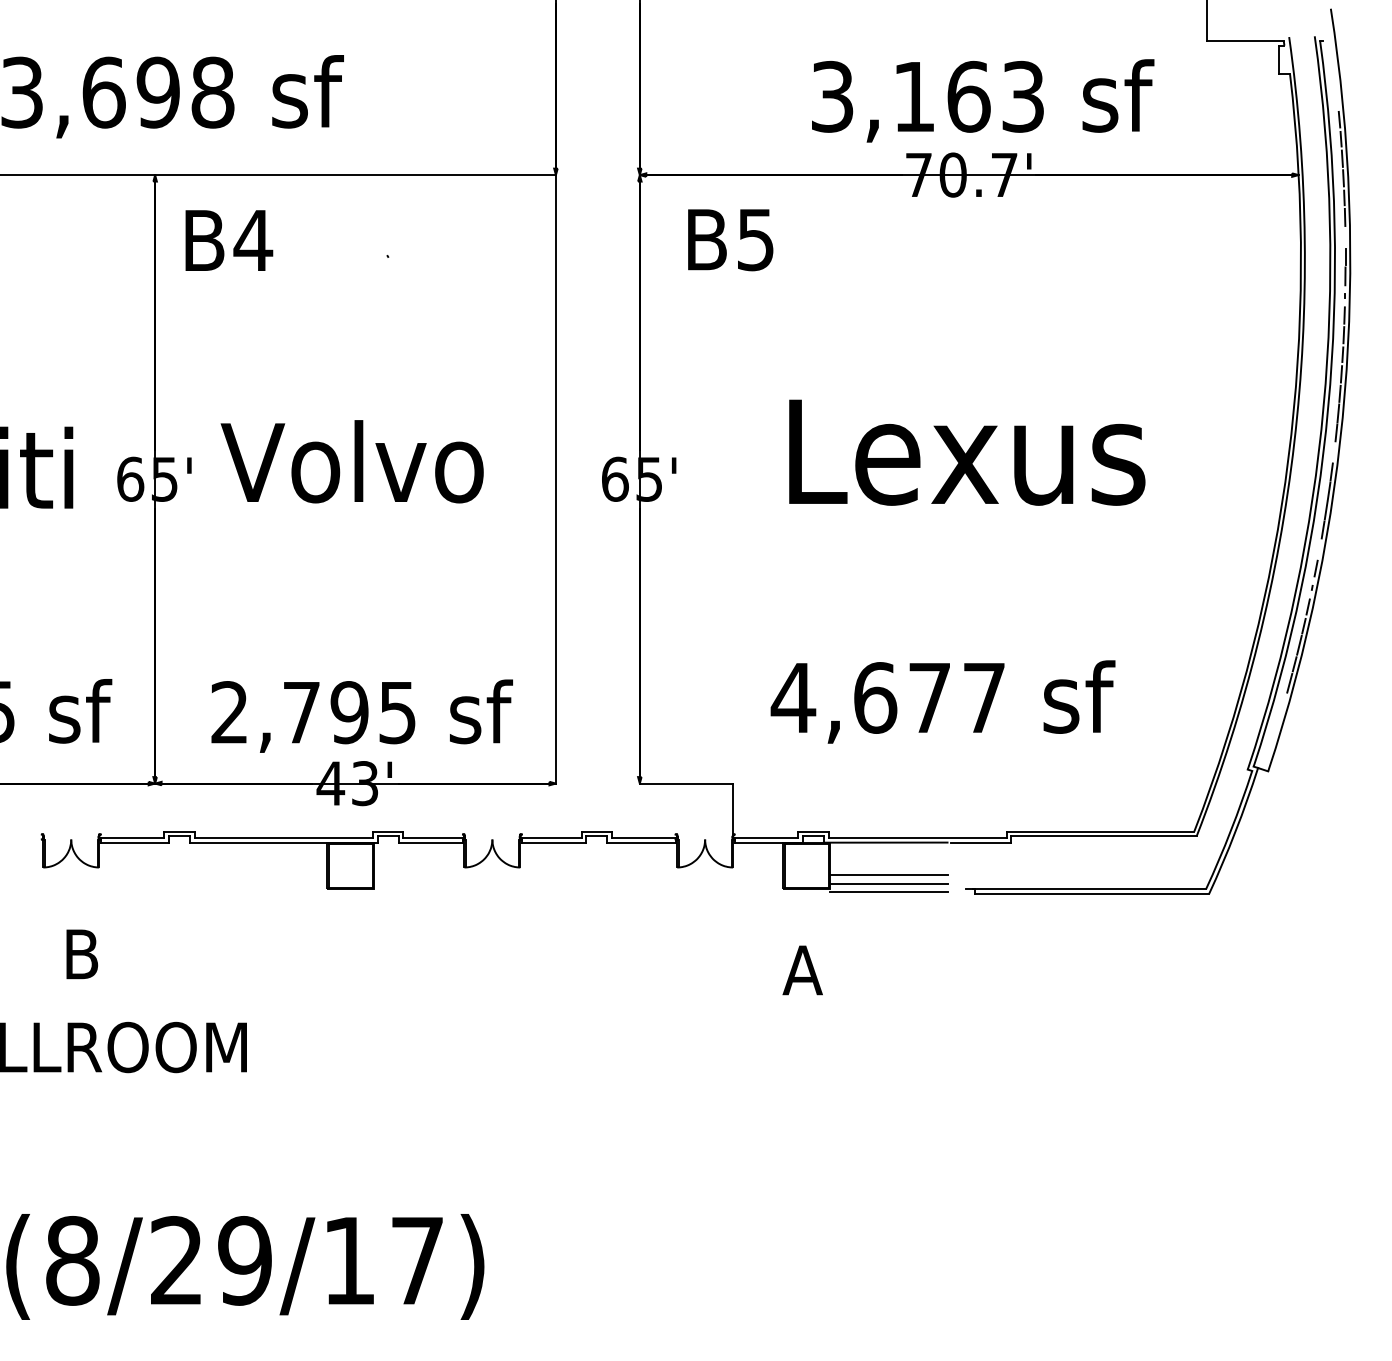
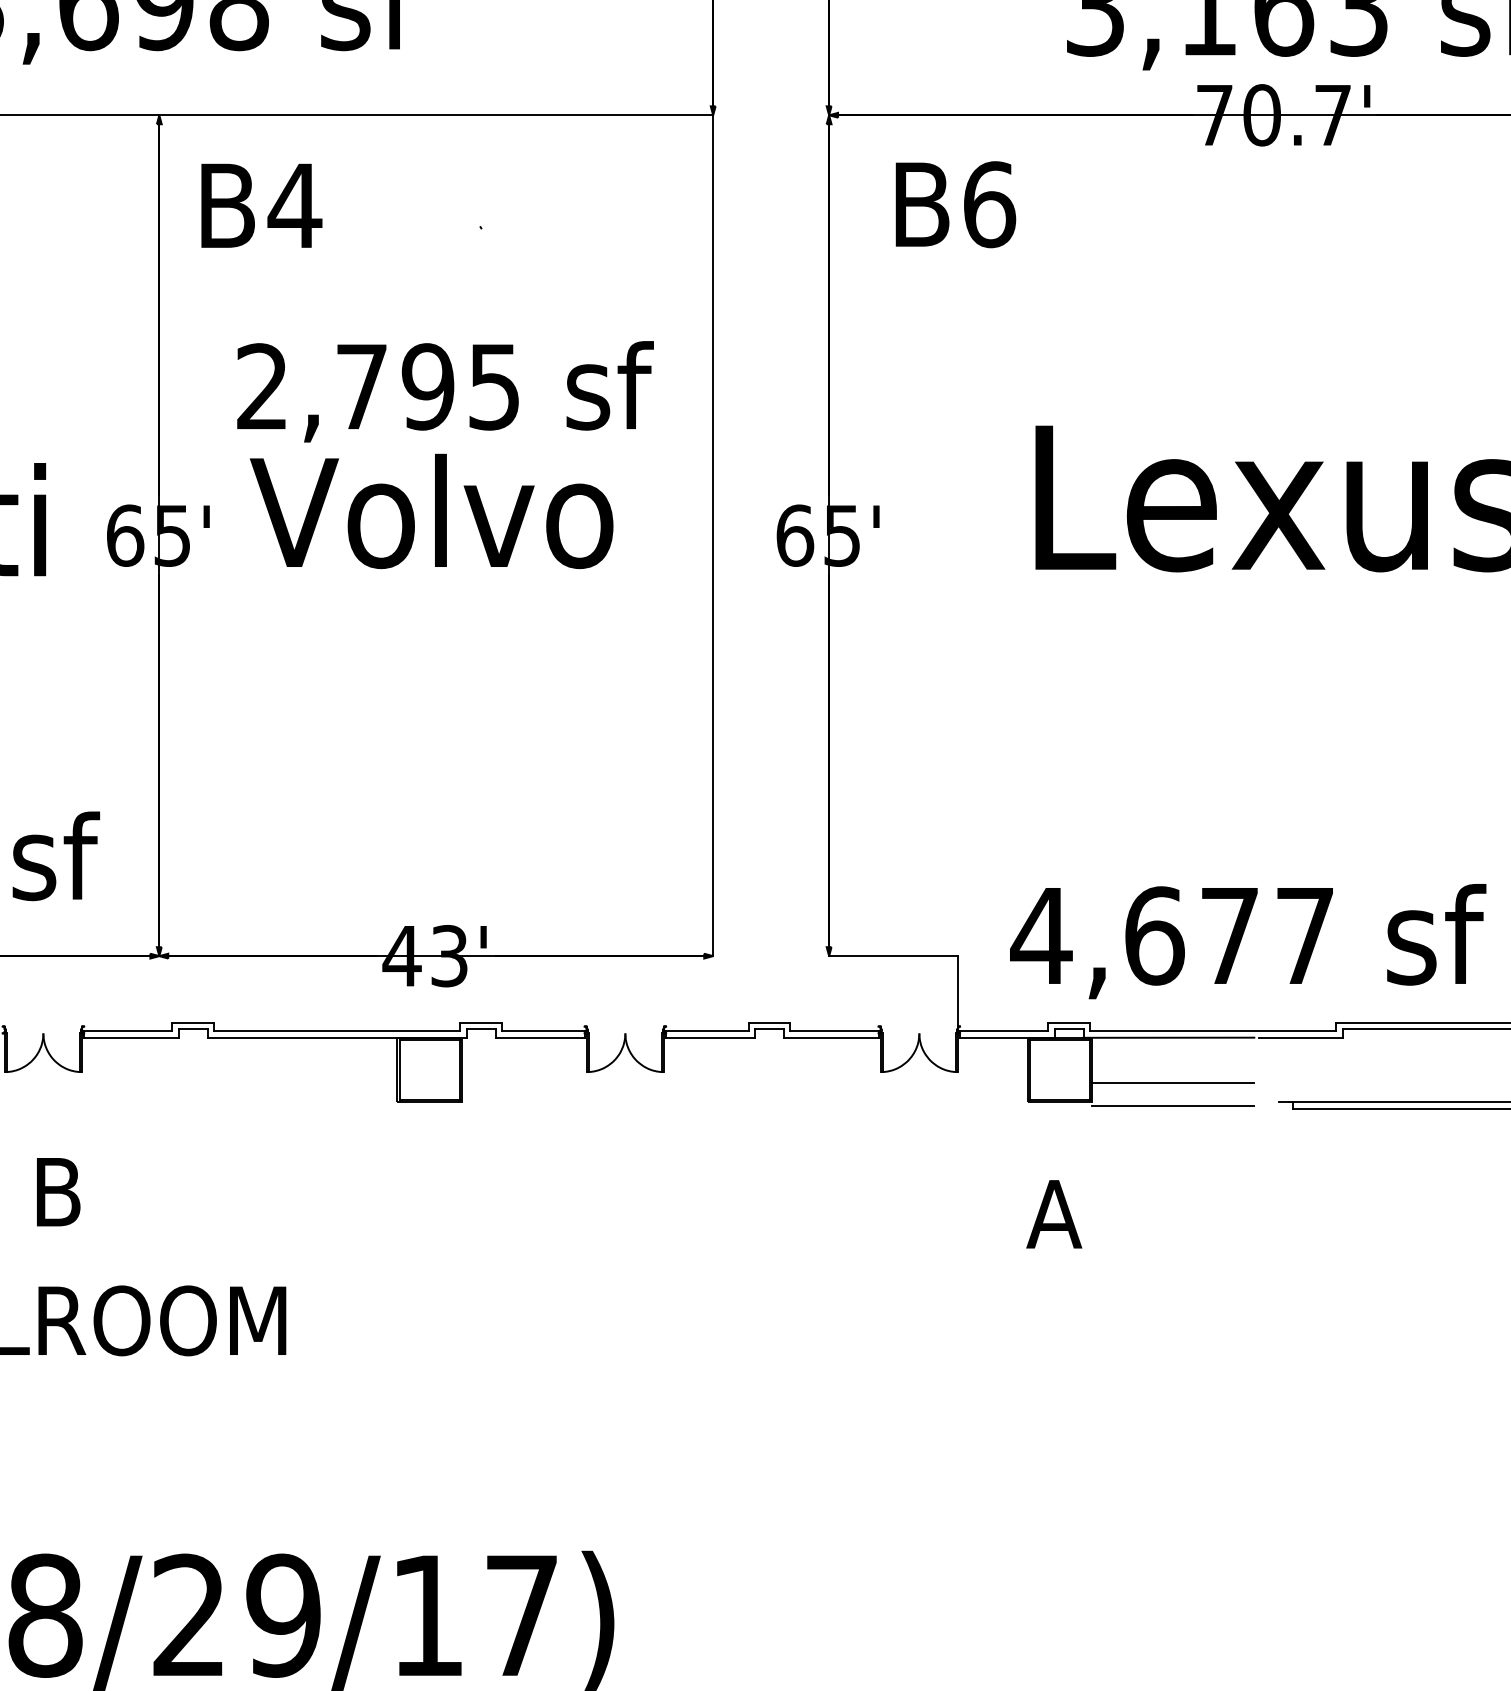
text: (756, 239) -> (990, 204), B5 -> B6
text: (942, 701) -> (1247, 940), moved
text: (361, 715) -> (444, 390), moved
line: (888, 883) -> (1172, 1094), removed

